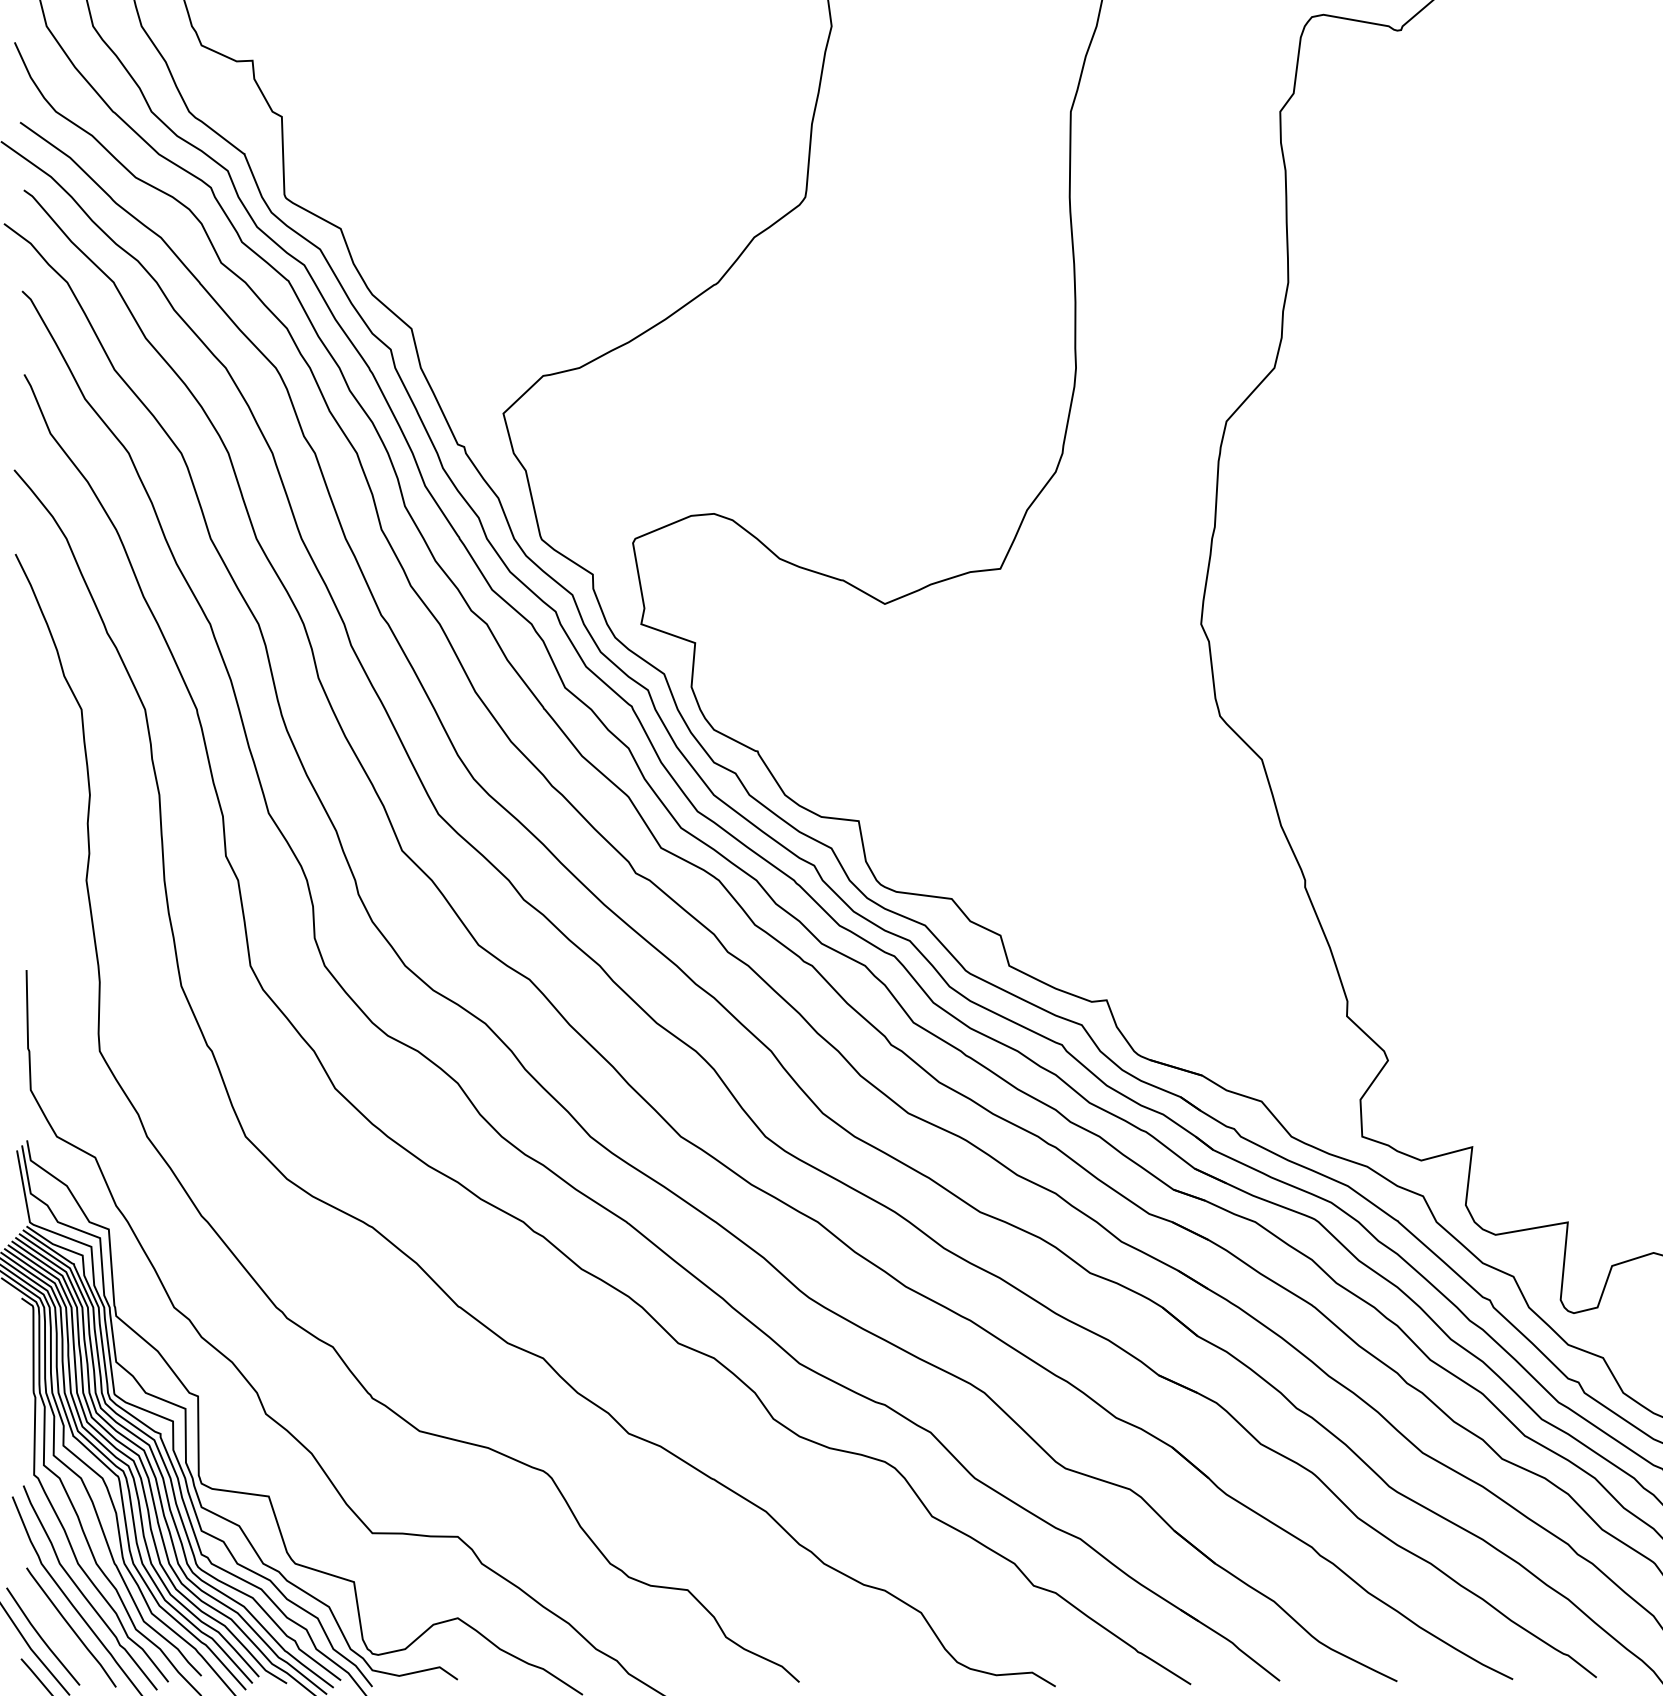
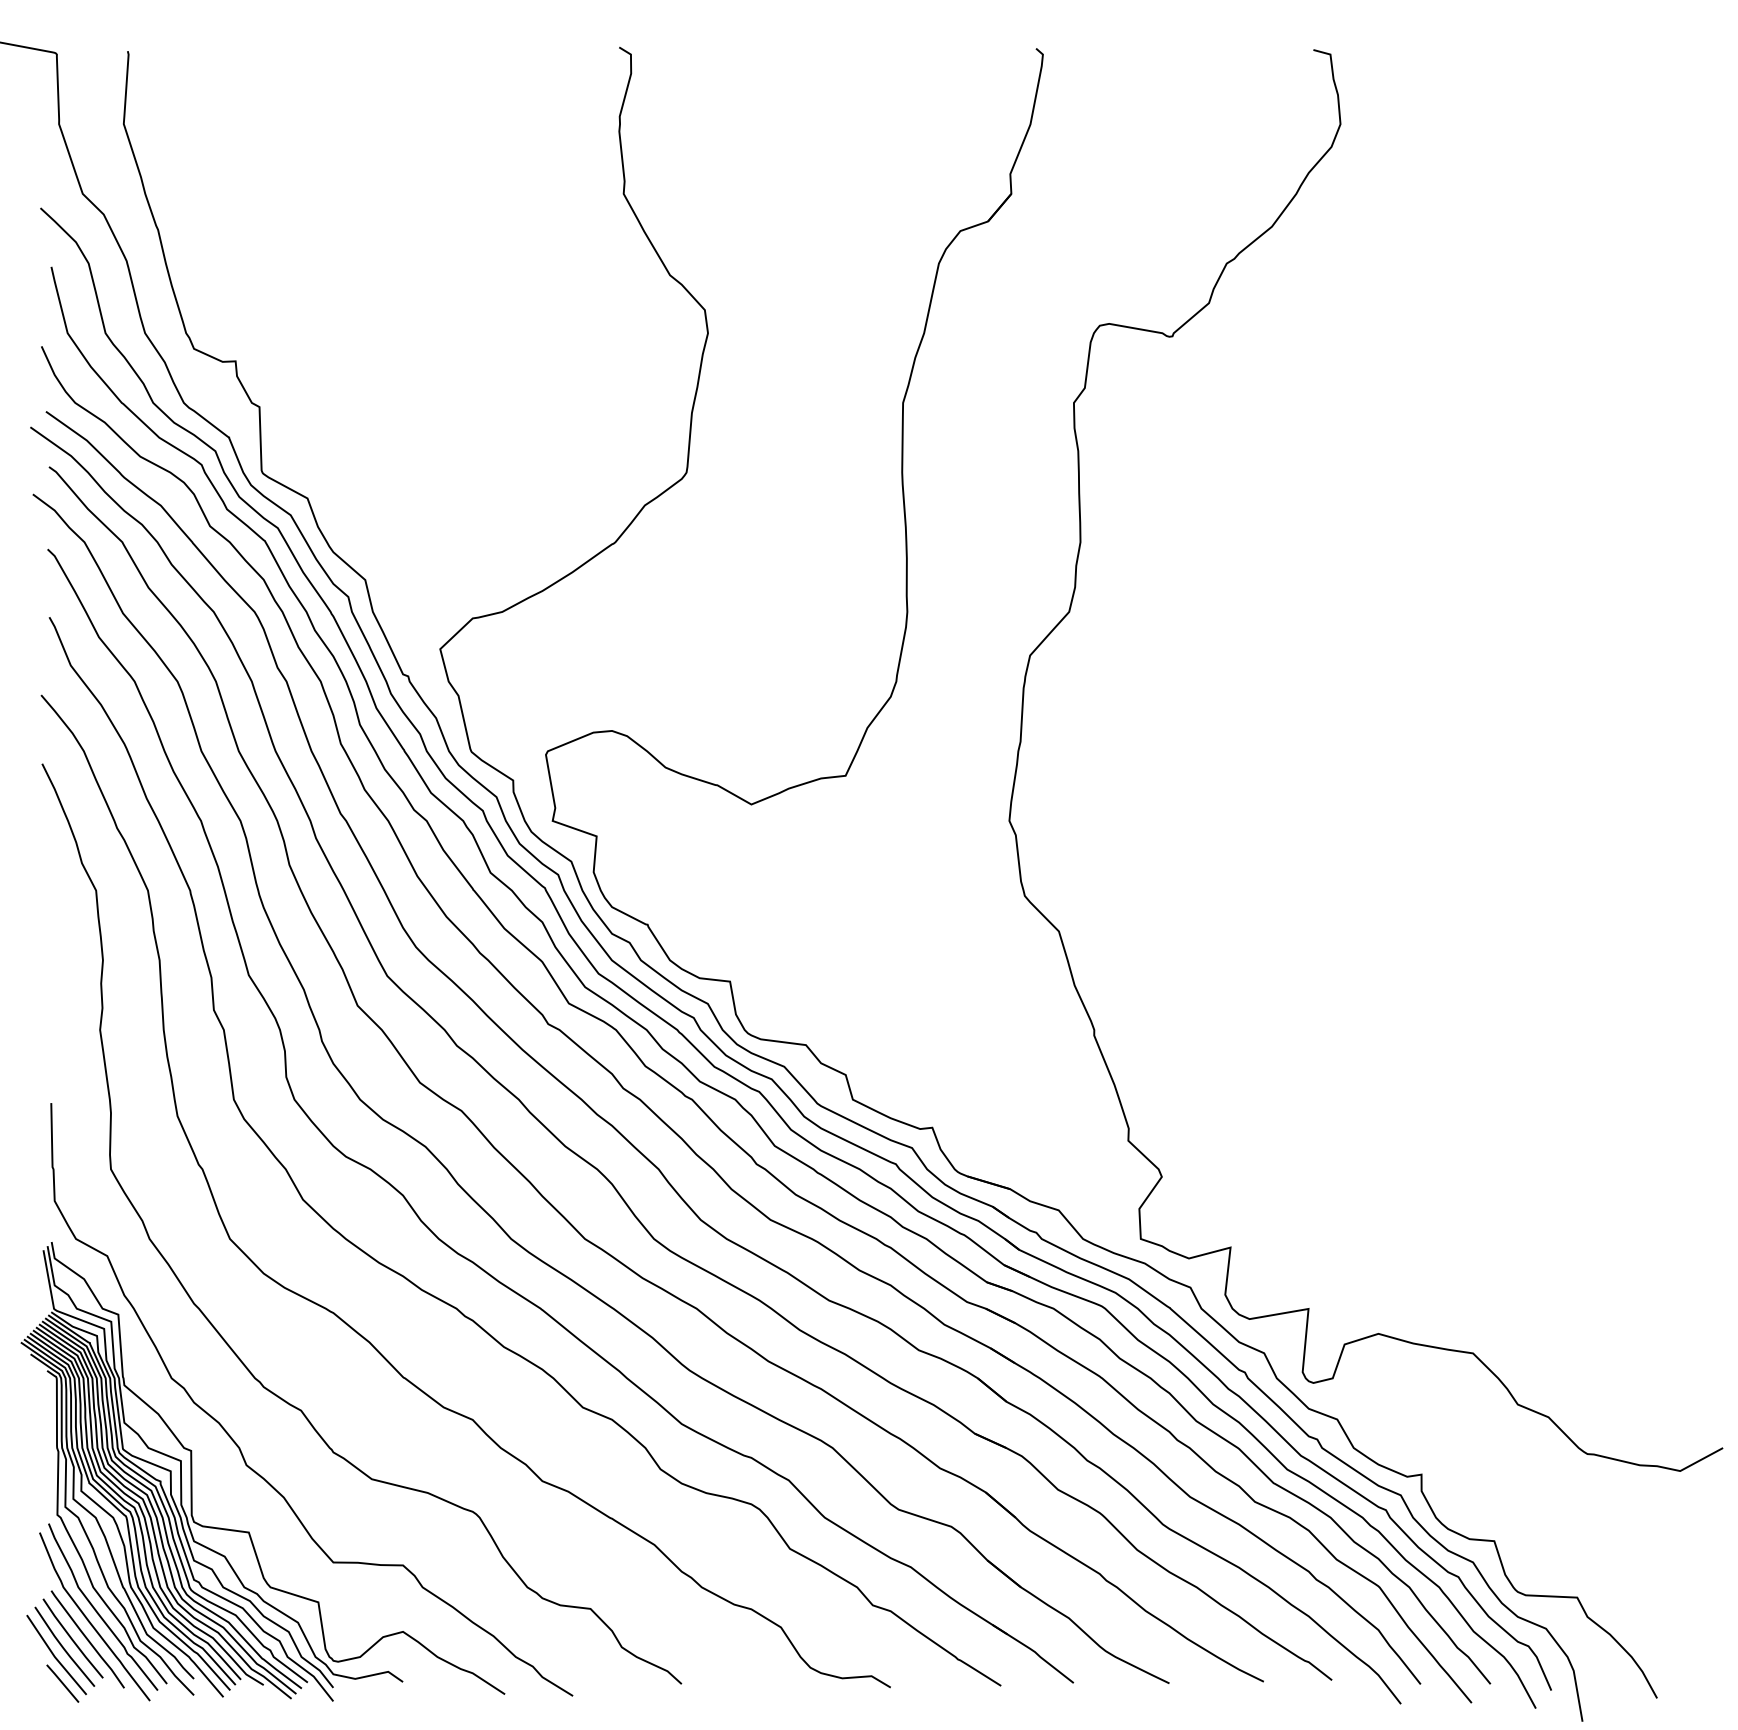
line: (52, 1626) -> (72, 1638), added

